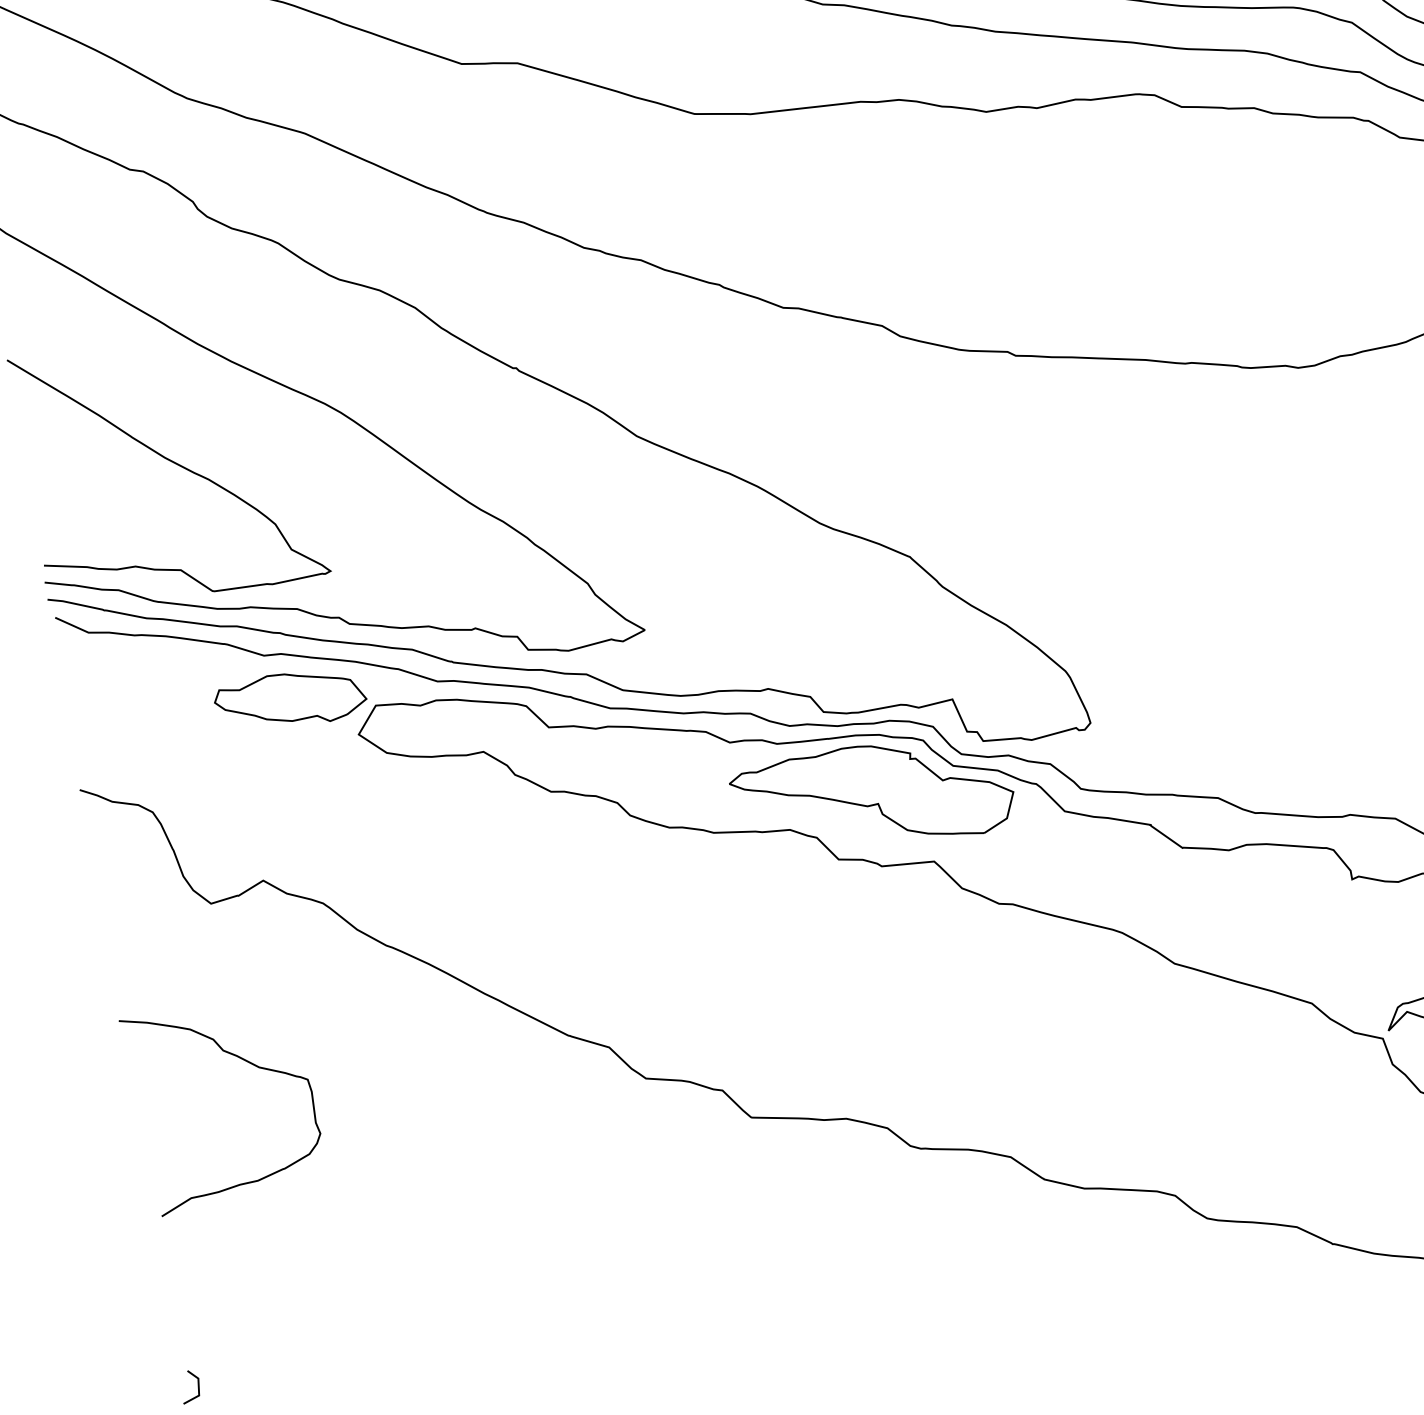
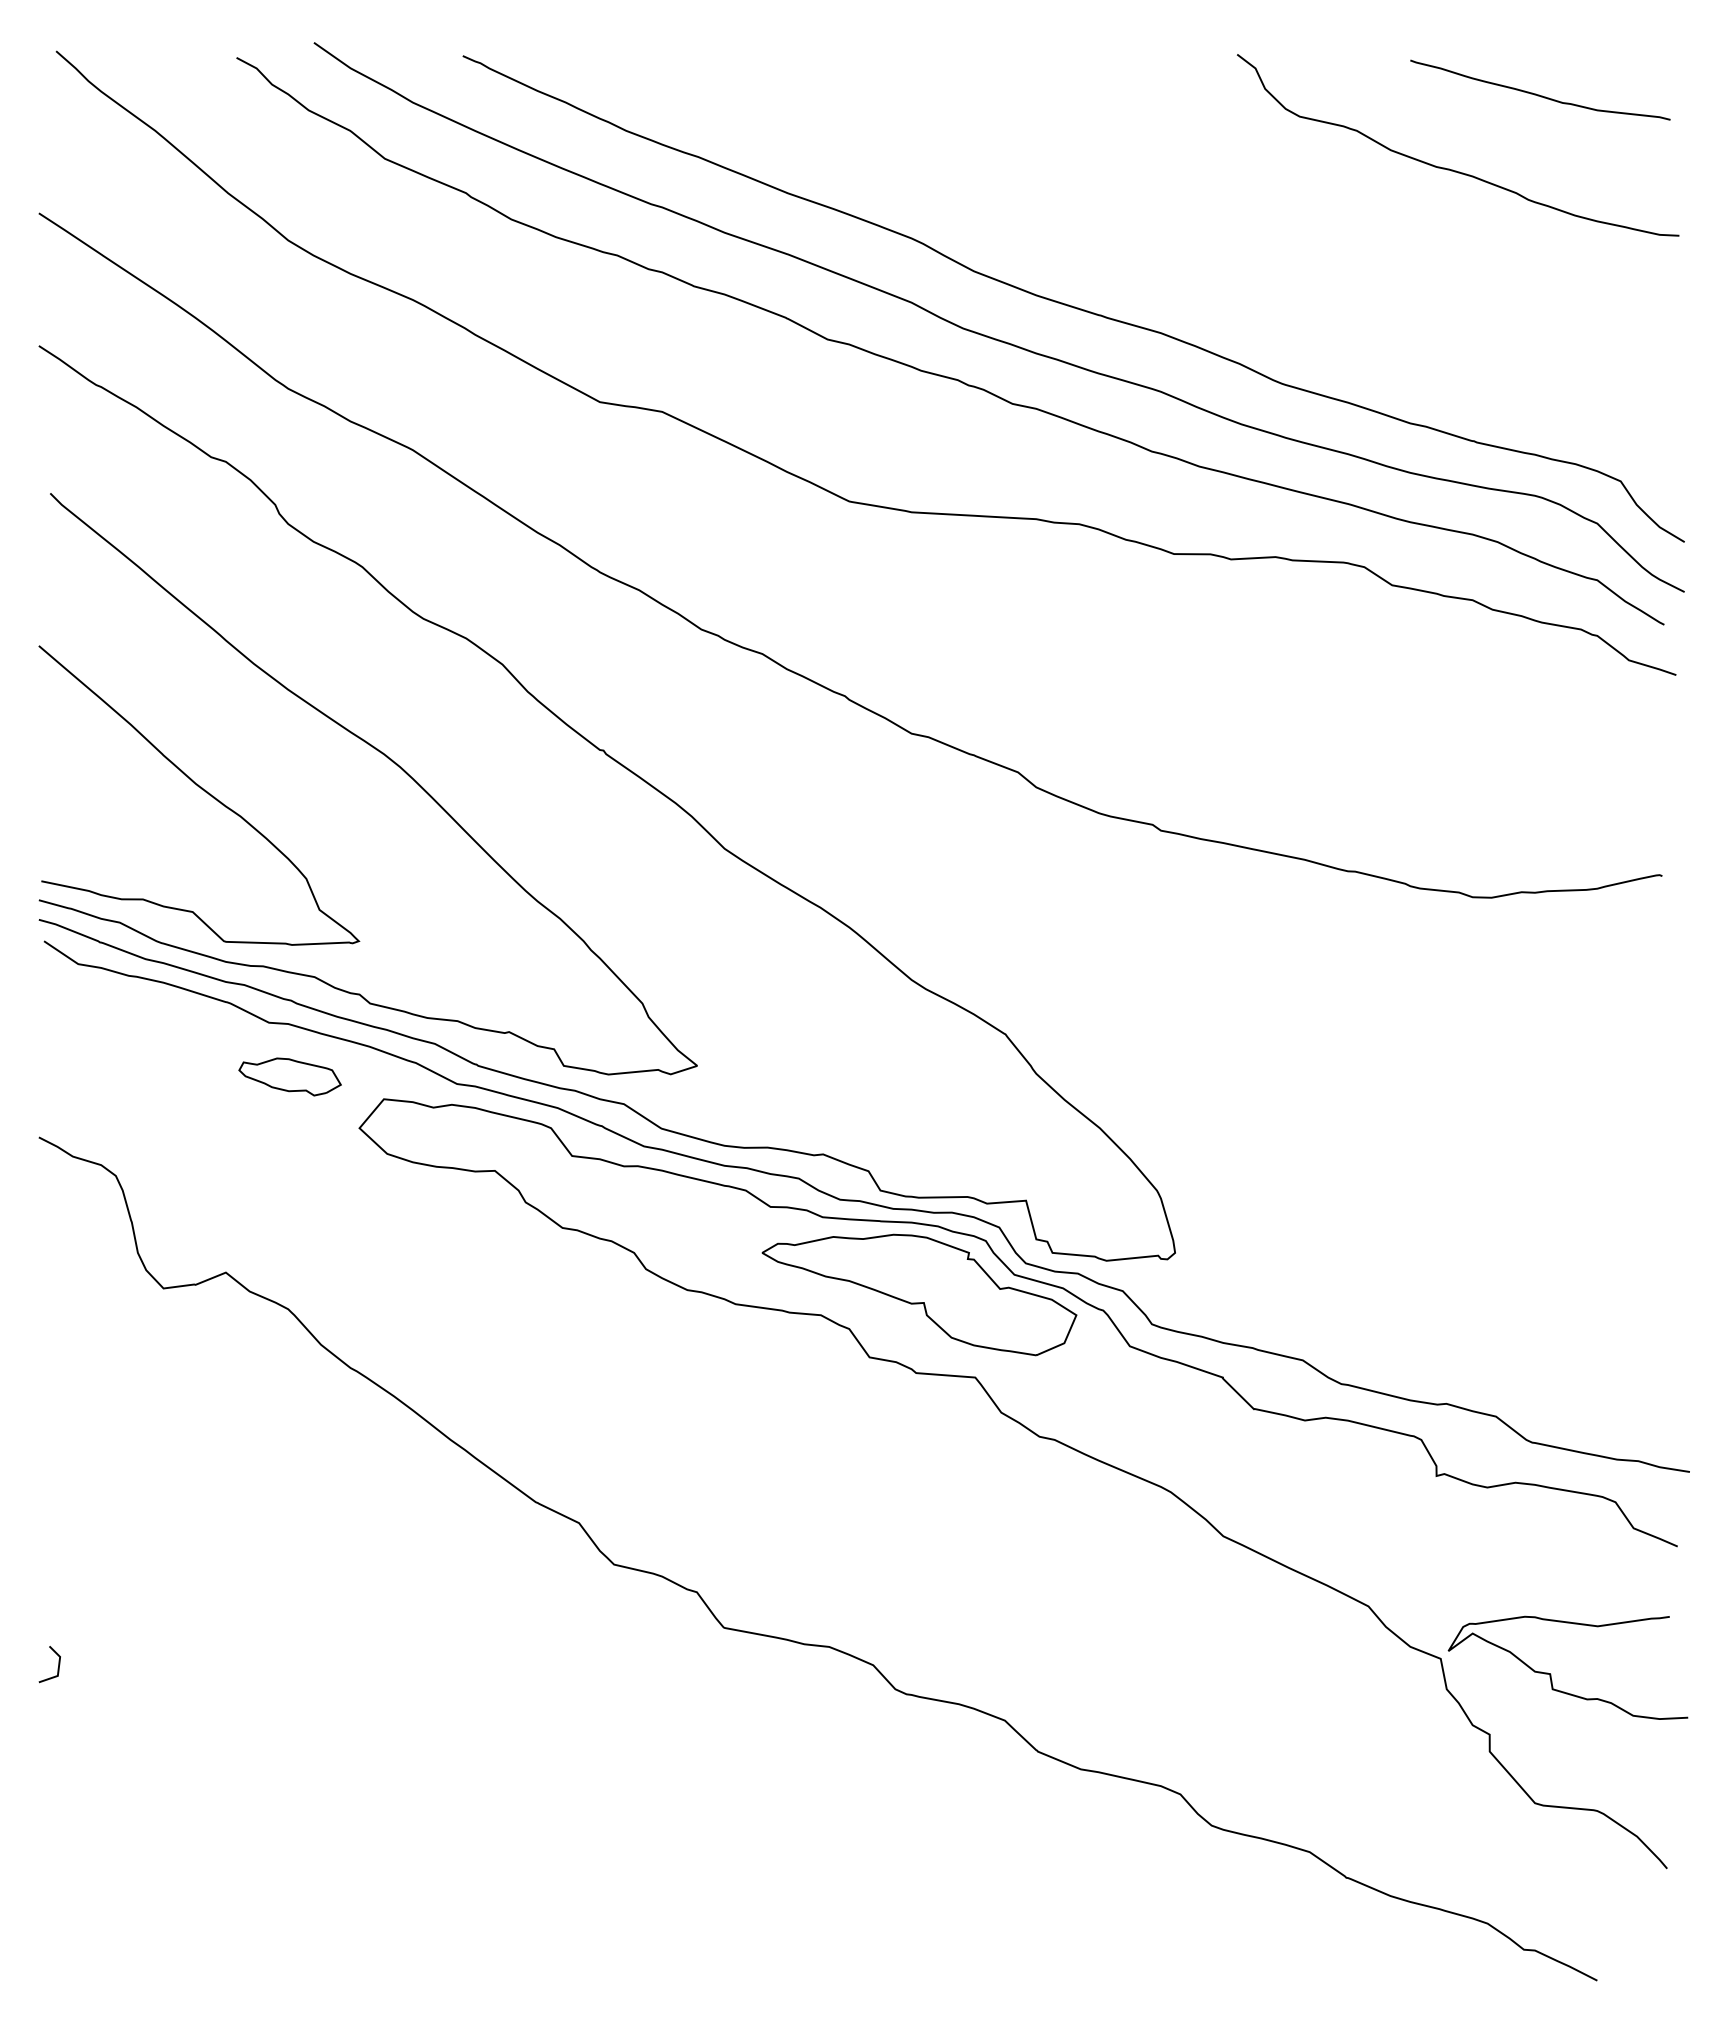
part: (289, 699) -> (289, 1076), size x0.6
curve: (246, 1062) -> (173, 1471), removed
line: (197, 1389) -> (57, 1668), moved

